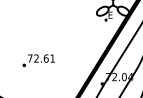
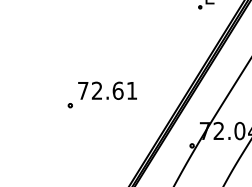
part: (38, 60) -> (101, 94), moved

